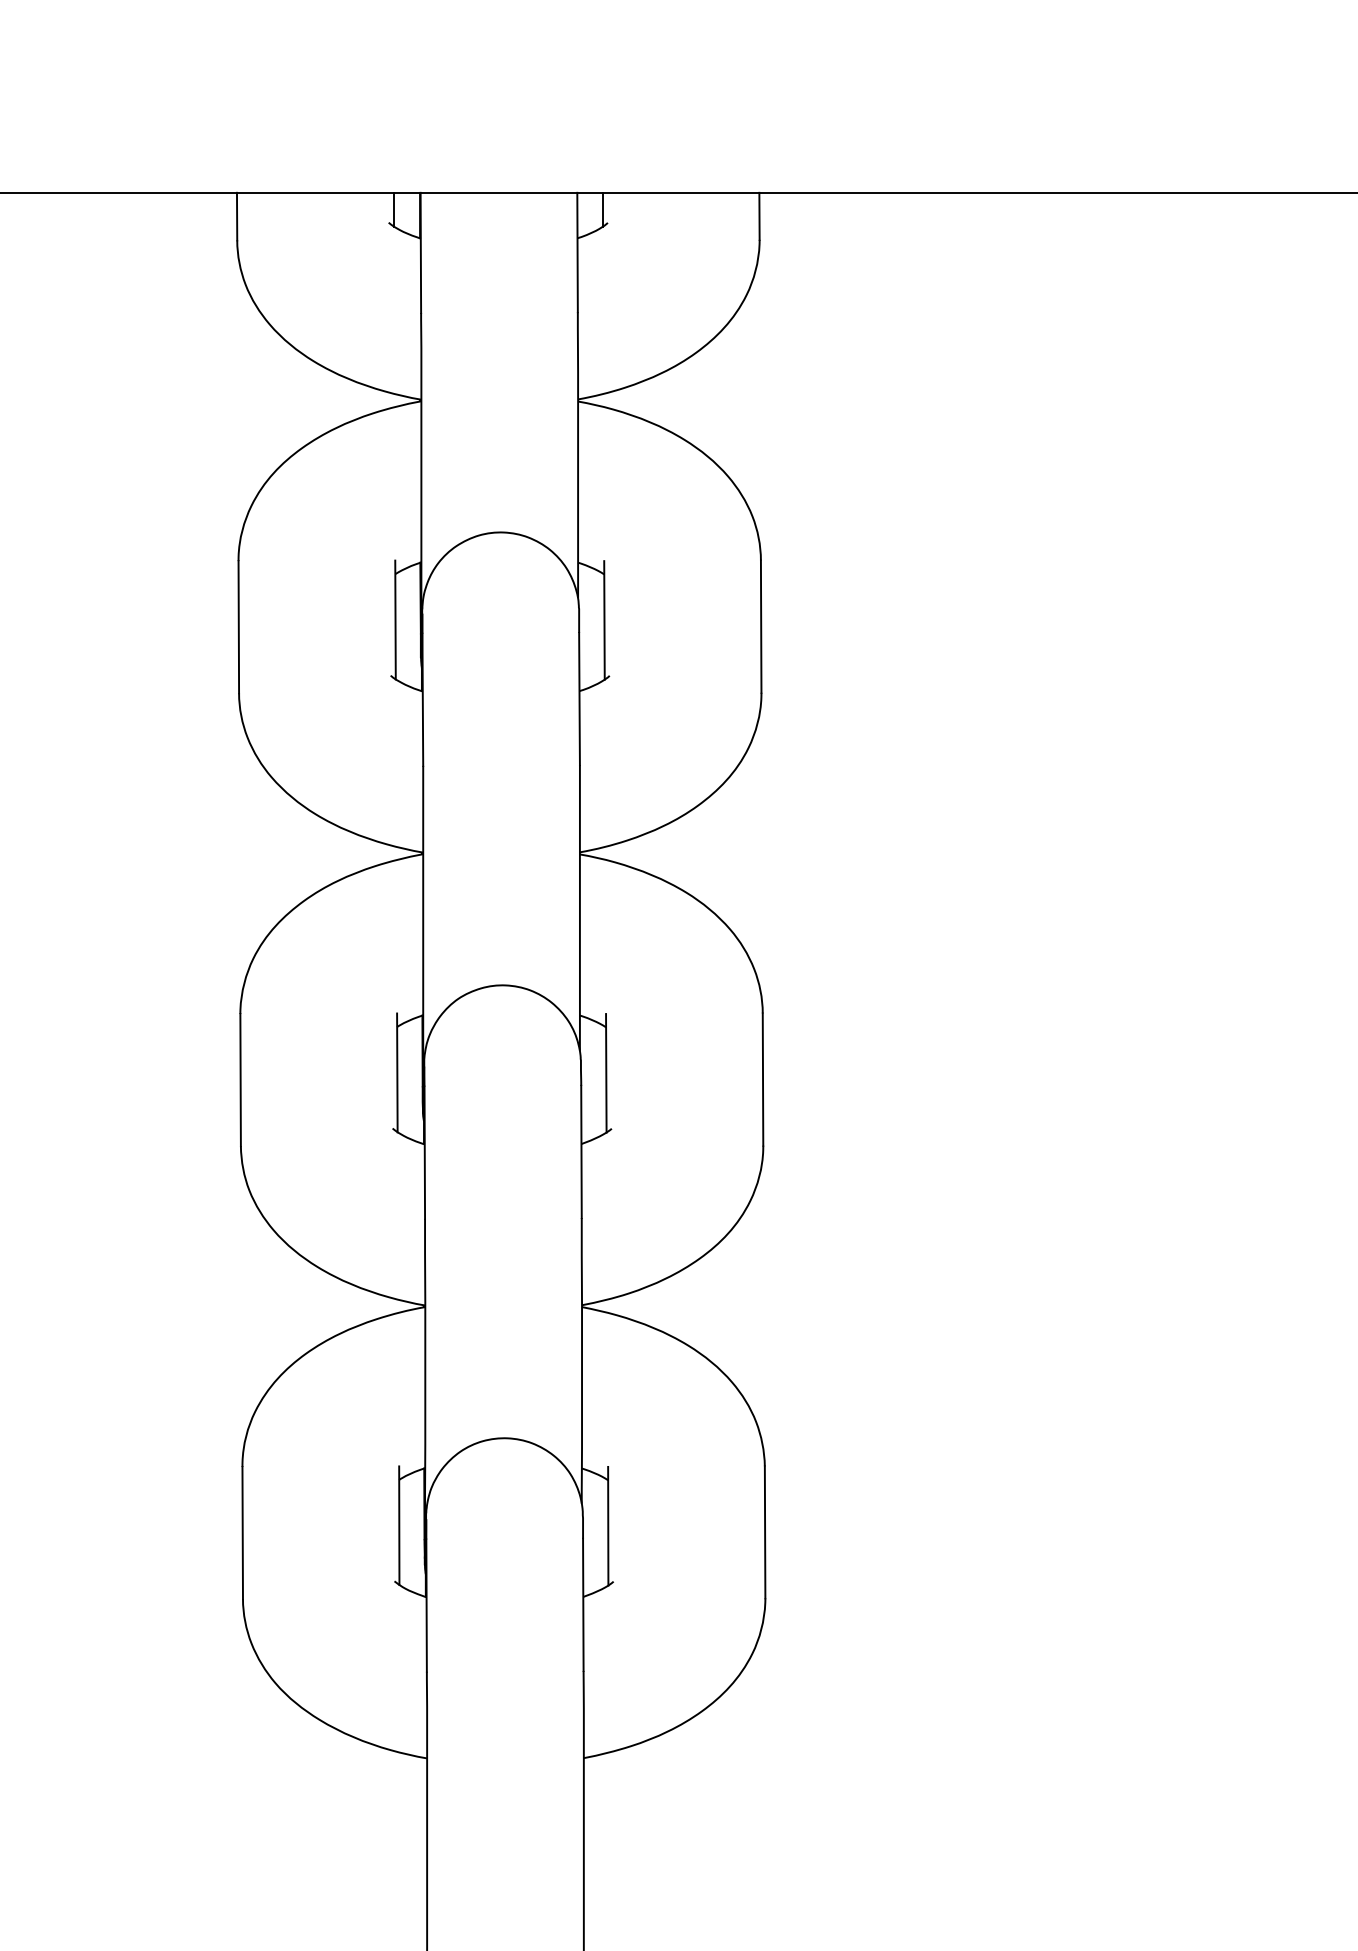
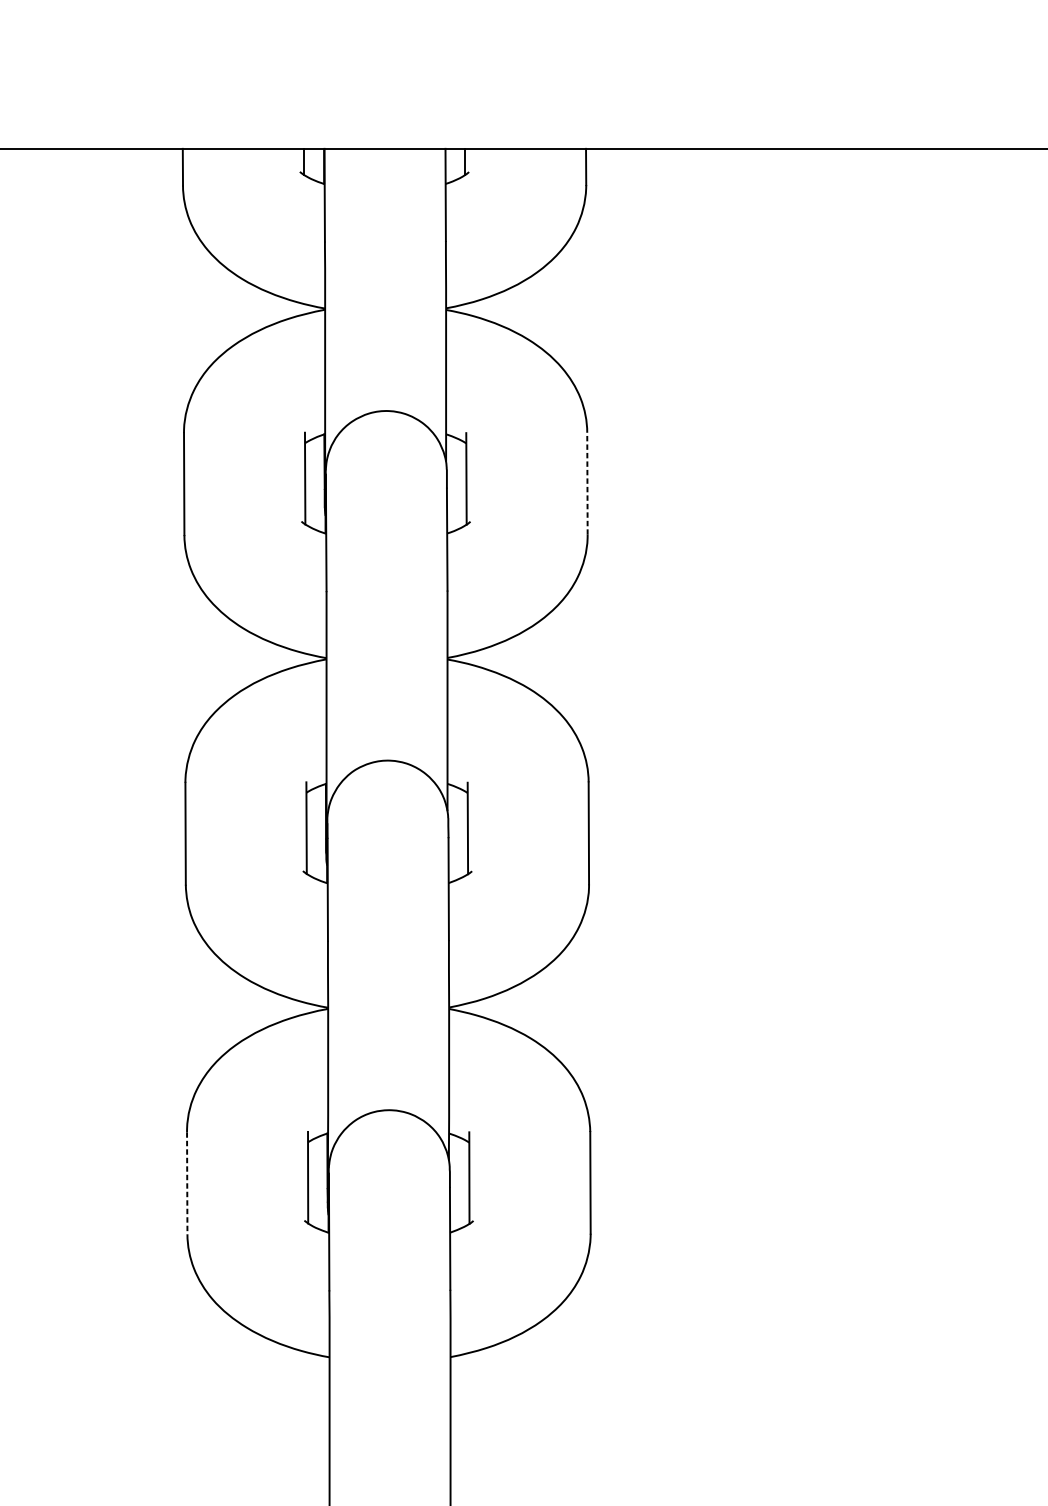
line: (761, 626) -> (587, 483), solid -> dashed
line: (242, 1533) -> (187, 1183), solid -> dashed

